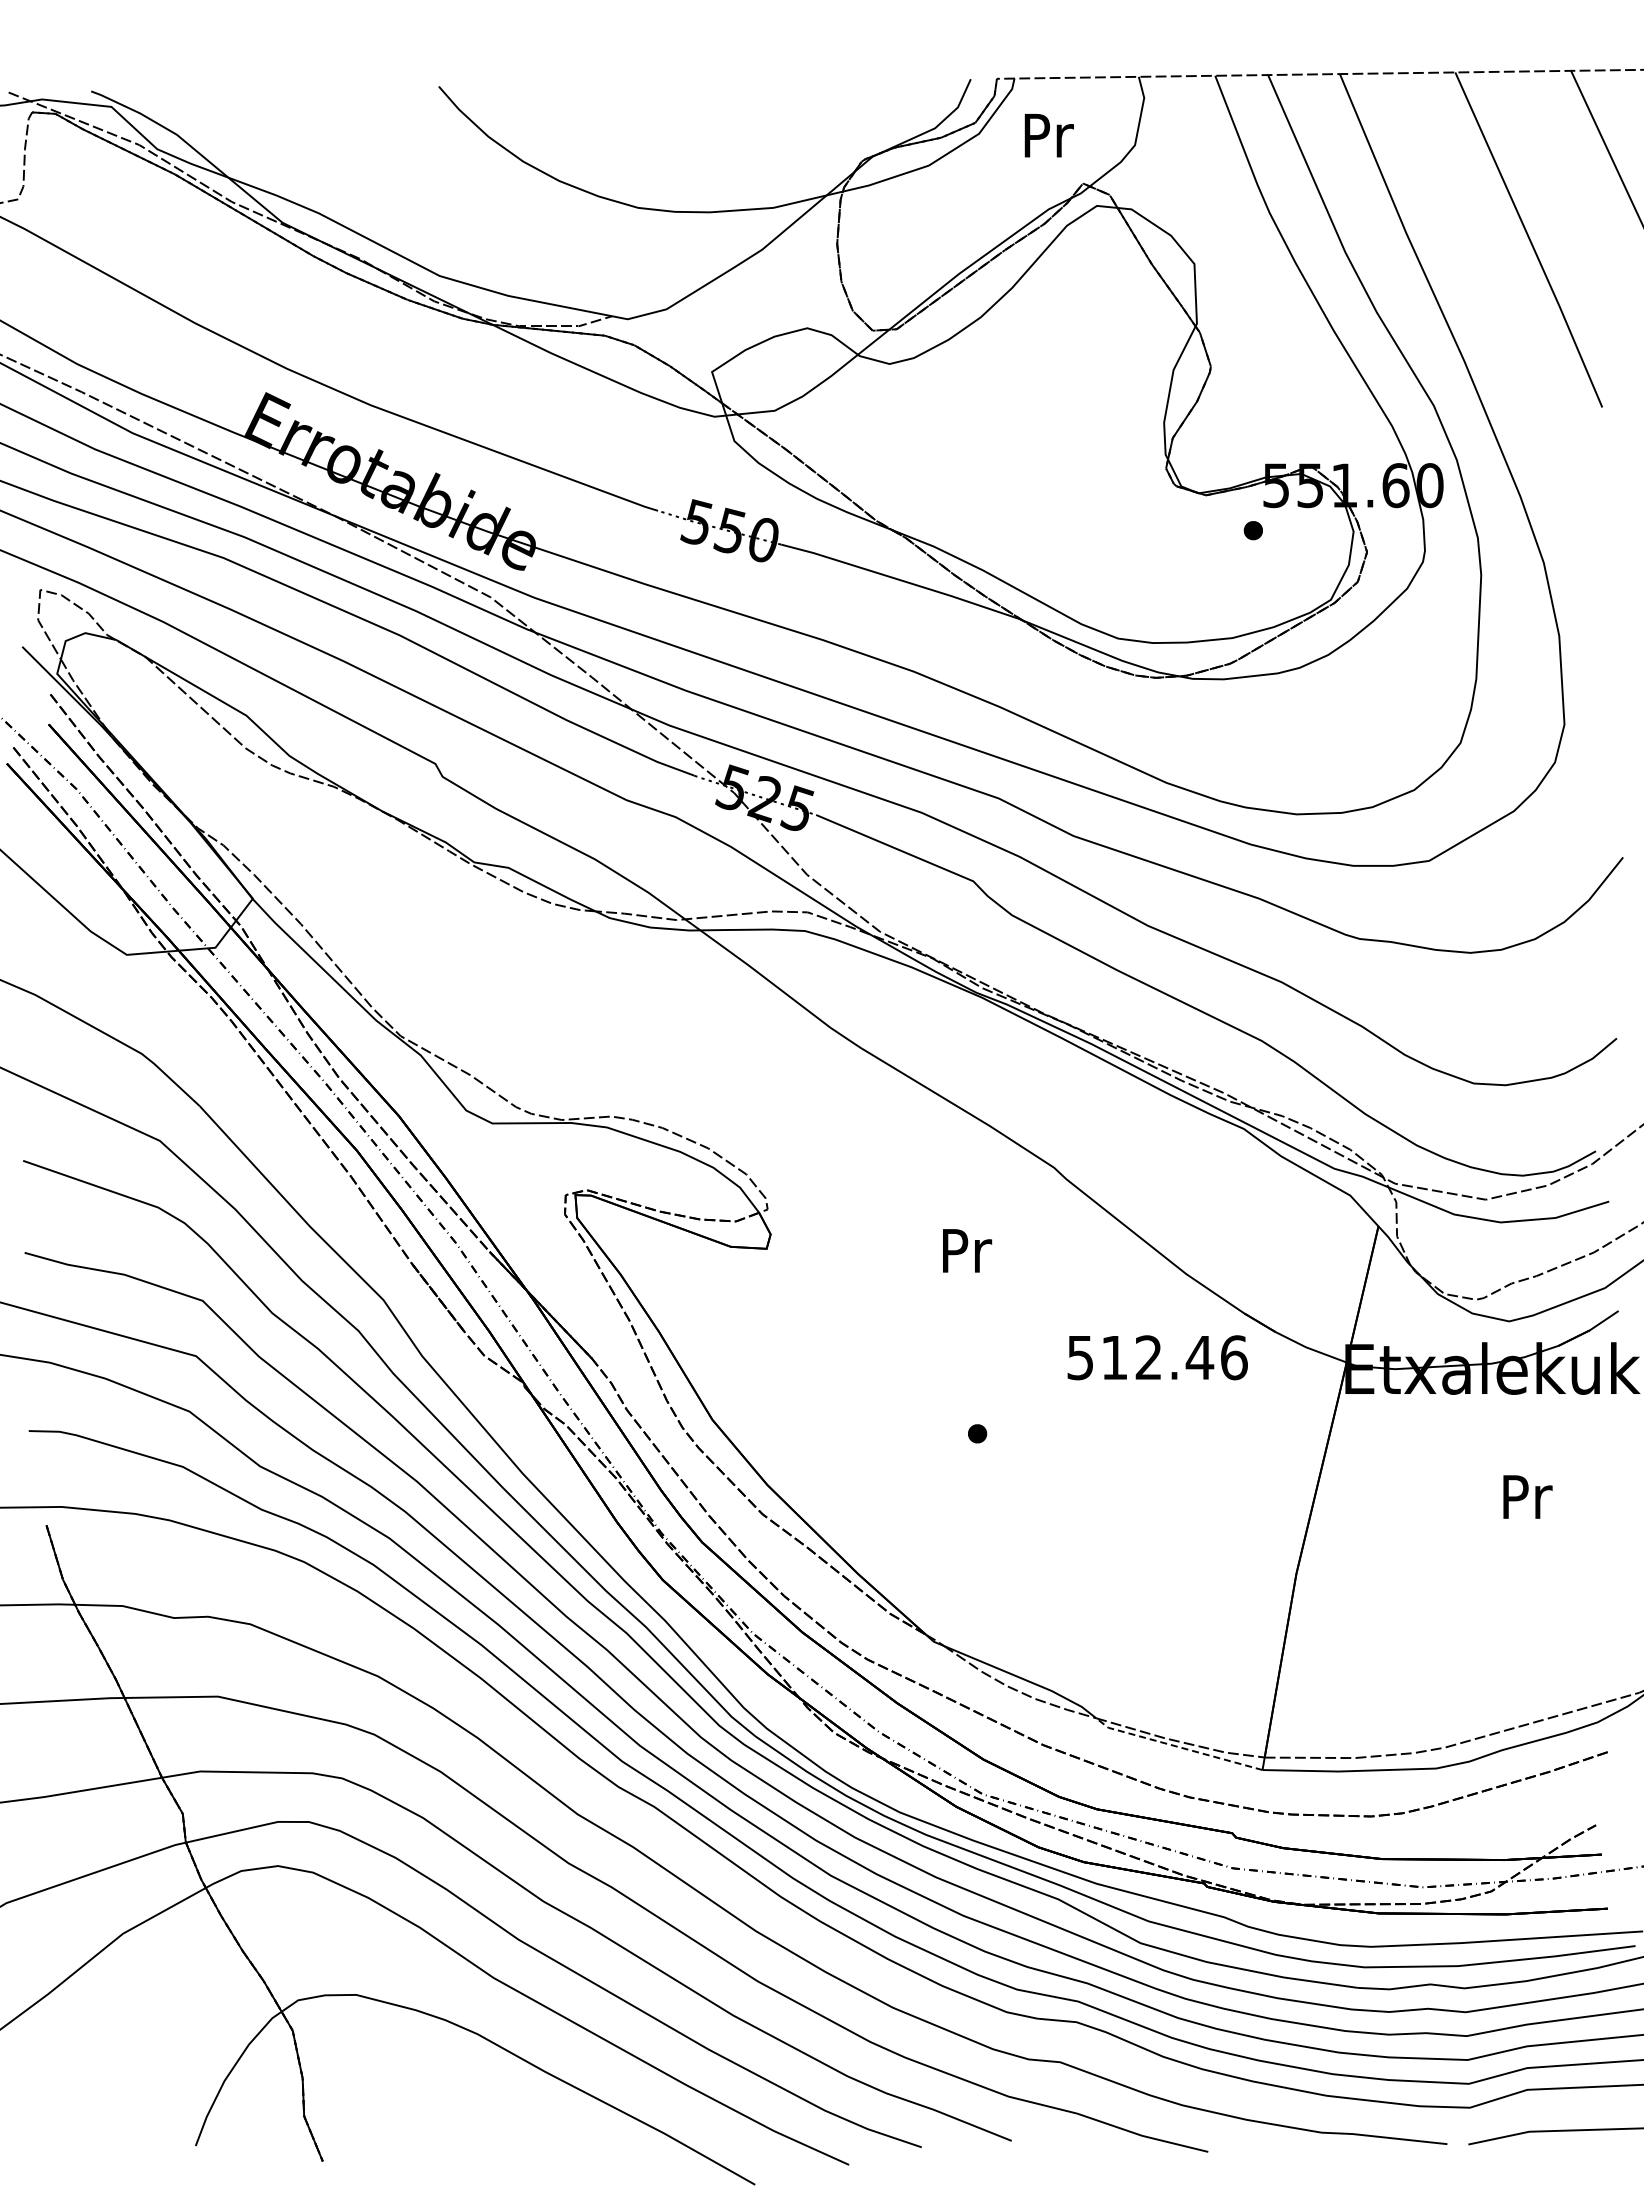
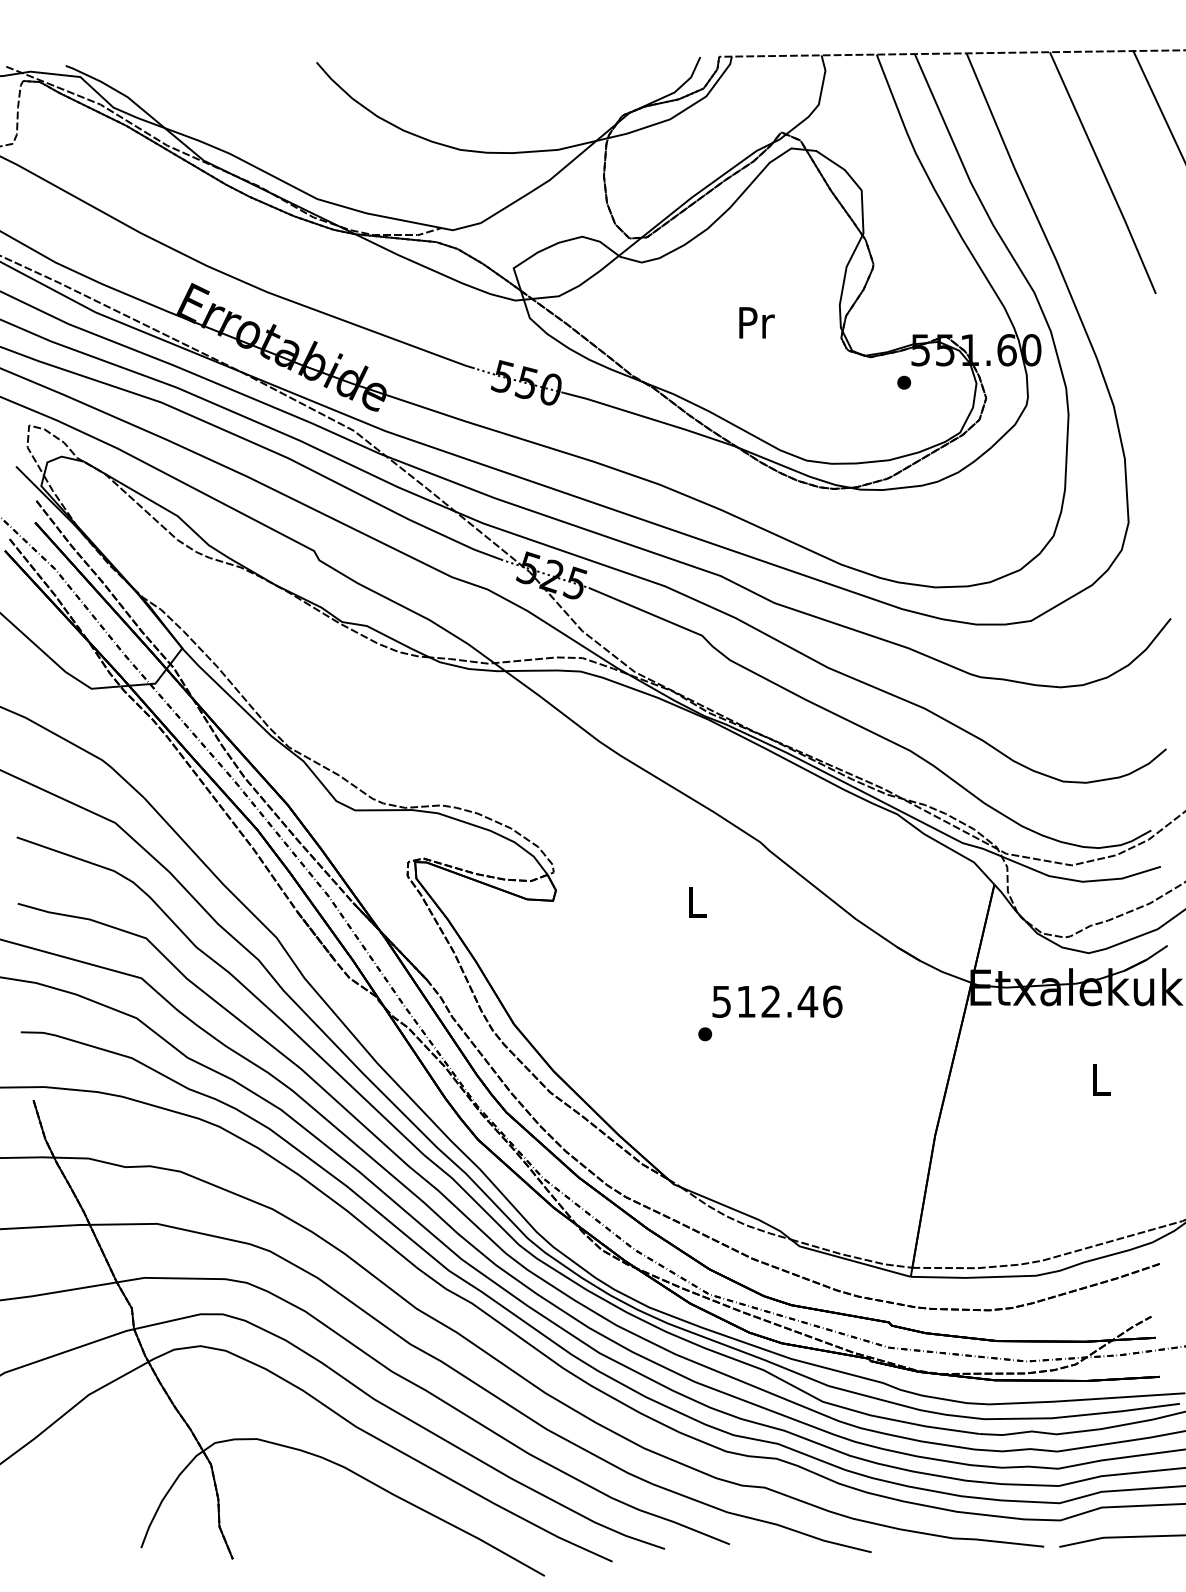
text: (1048, 135) -> (756, 322), moved
text: (967, 1250) -> (697, 902), Pr -> L
text: (1157, 1357) -> (777, 1001), moved
text: (1527, 1496) -> (1101, 1079), Pr -> L
line: (1176, 1746) -> (848, 1259), dashed -> solid

